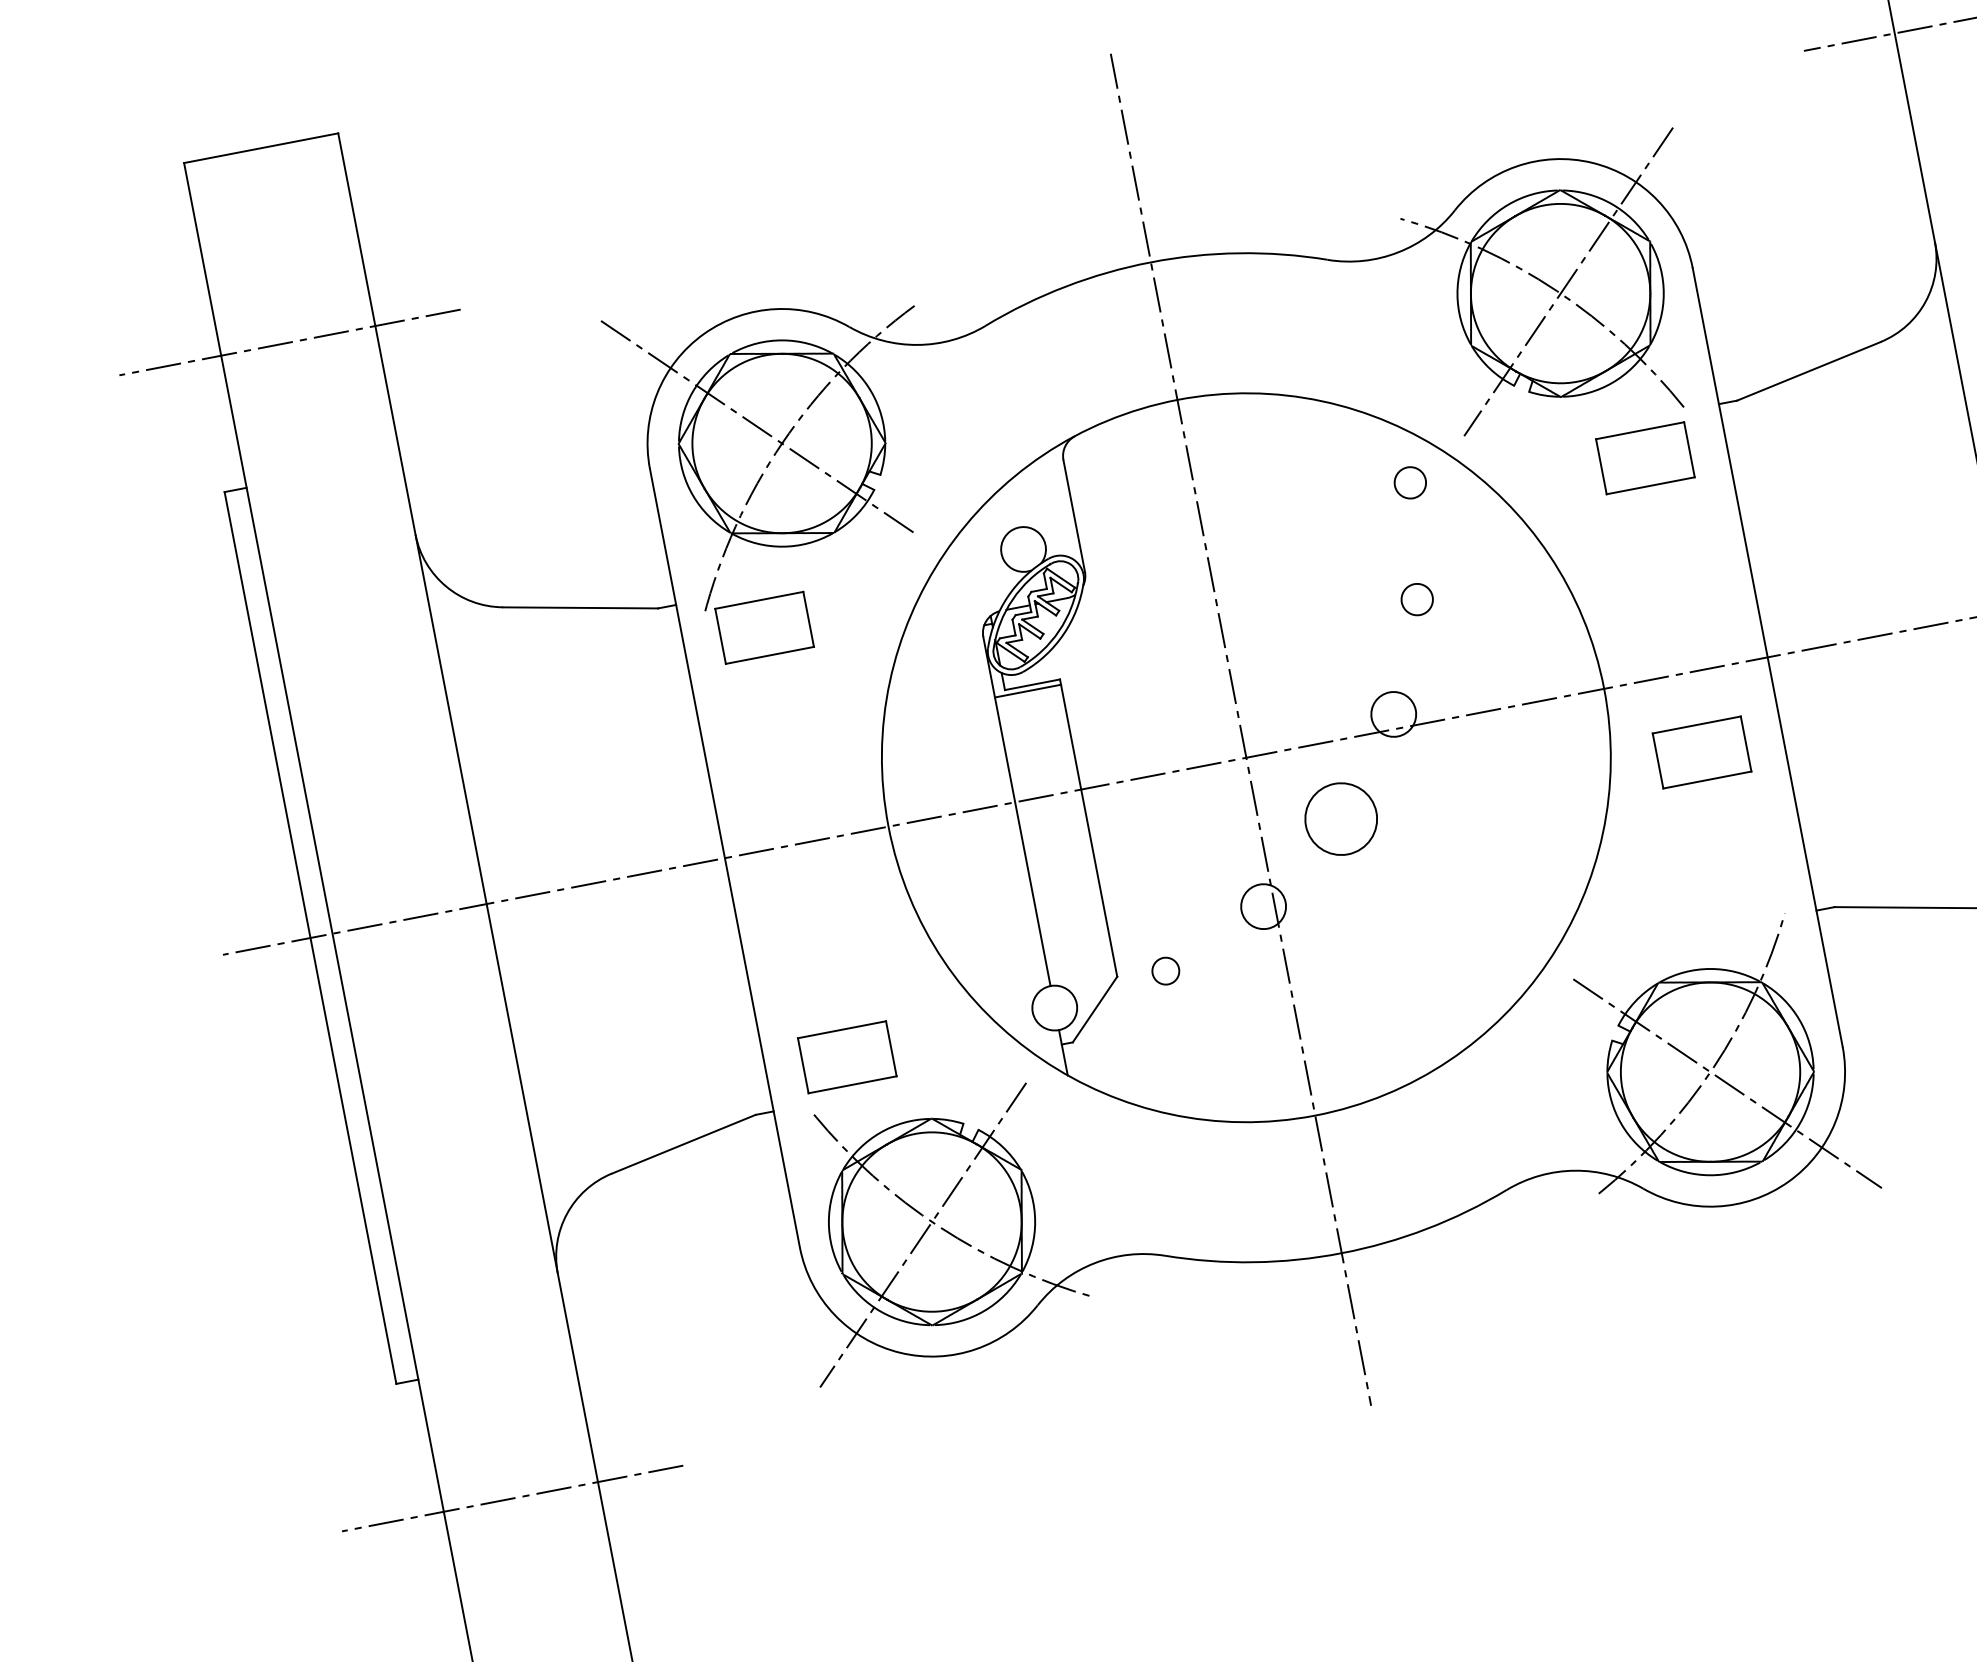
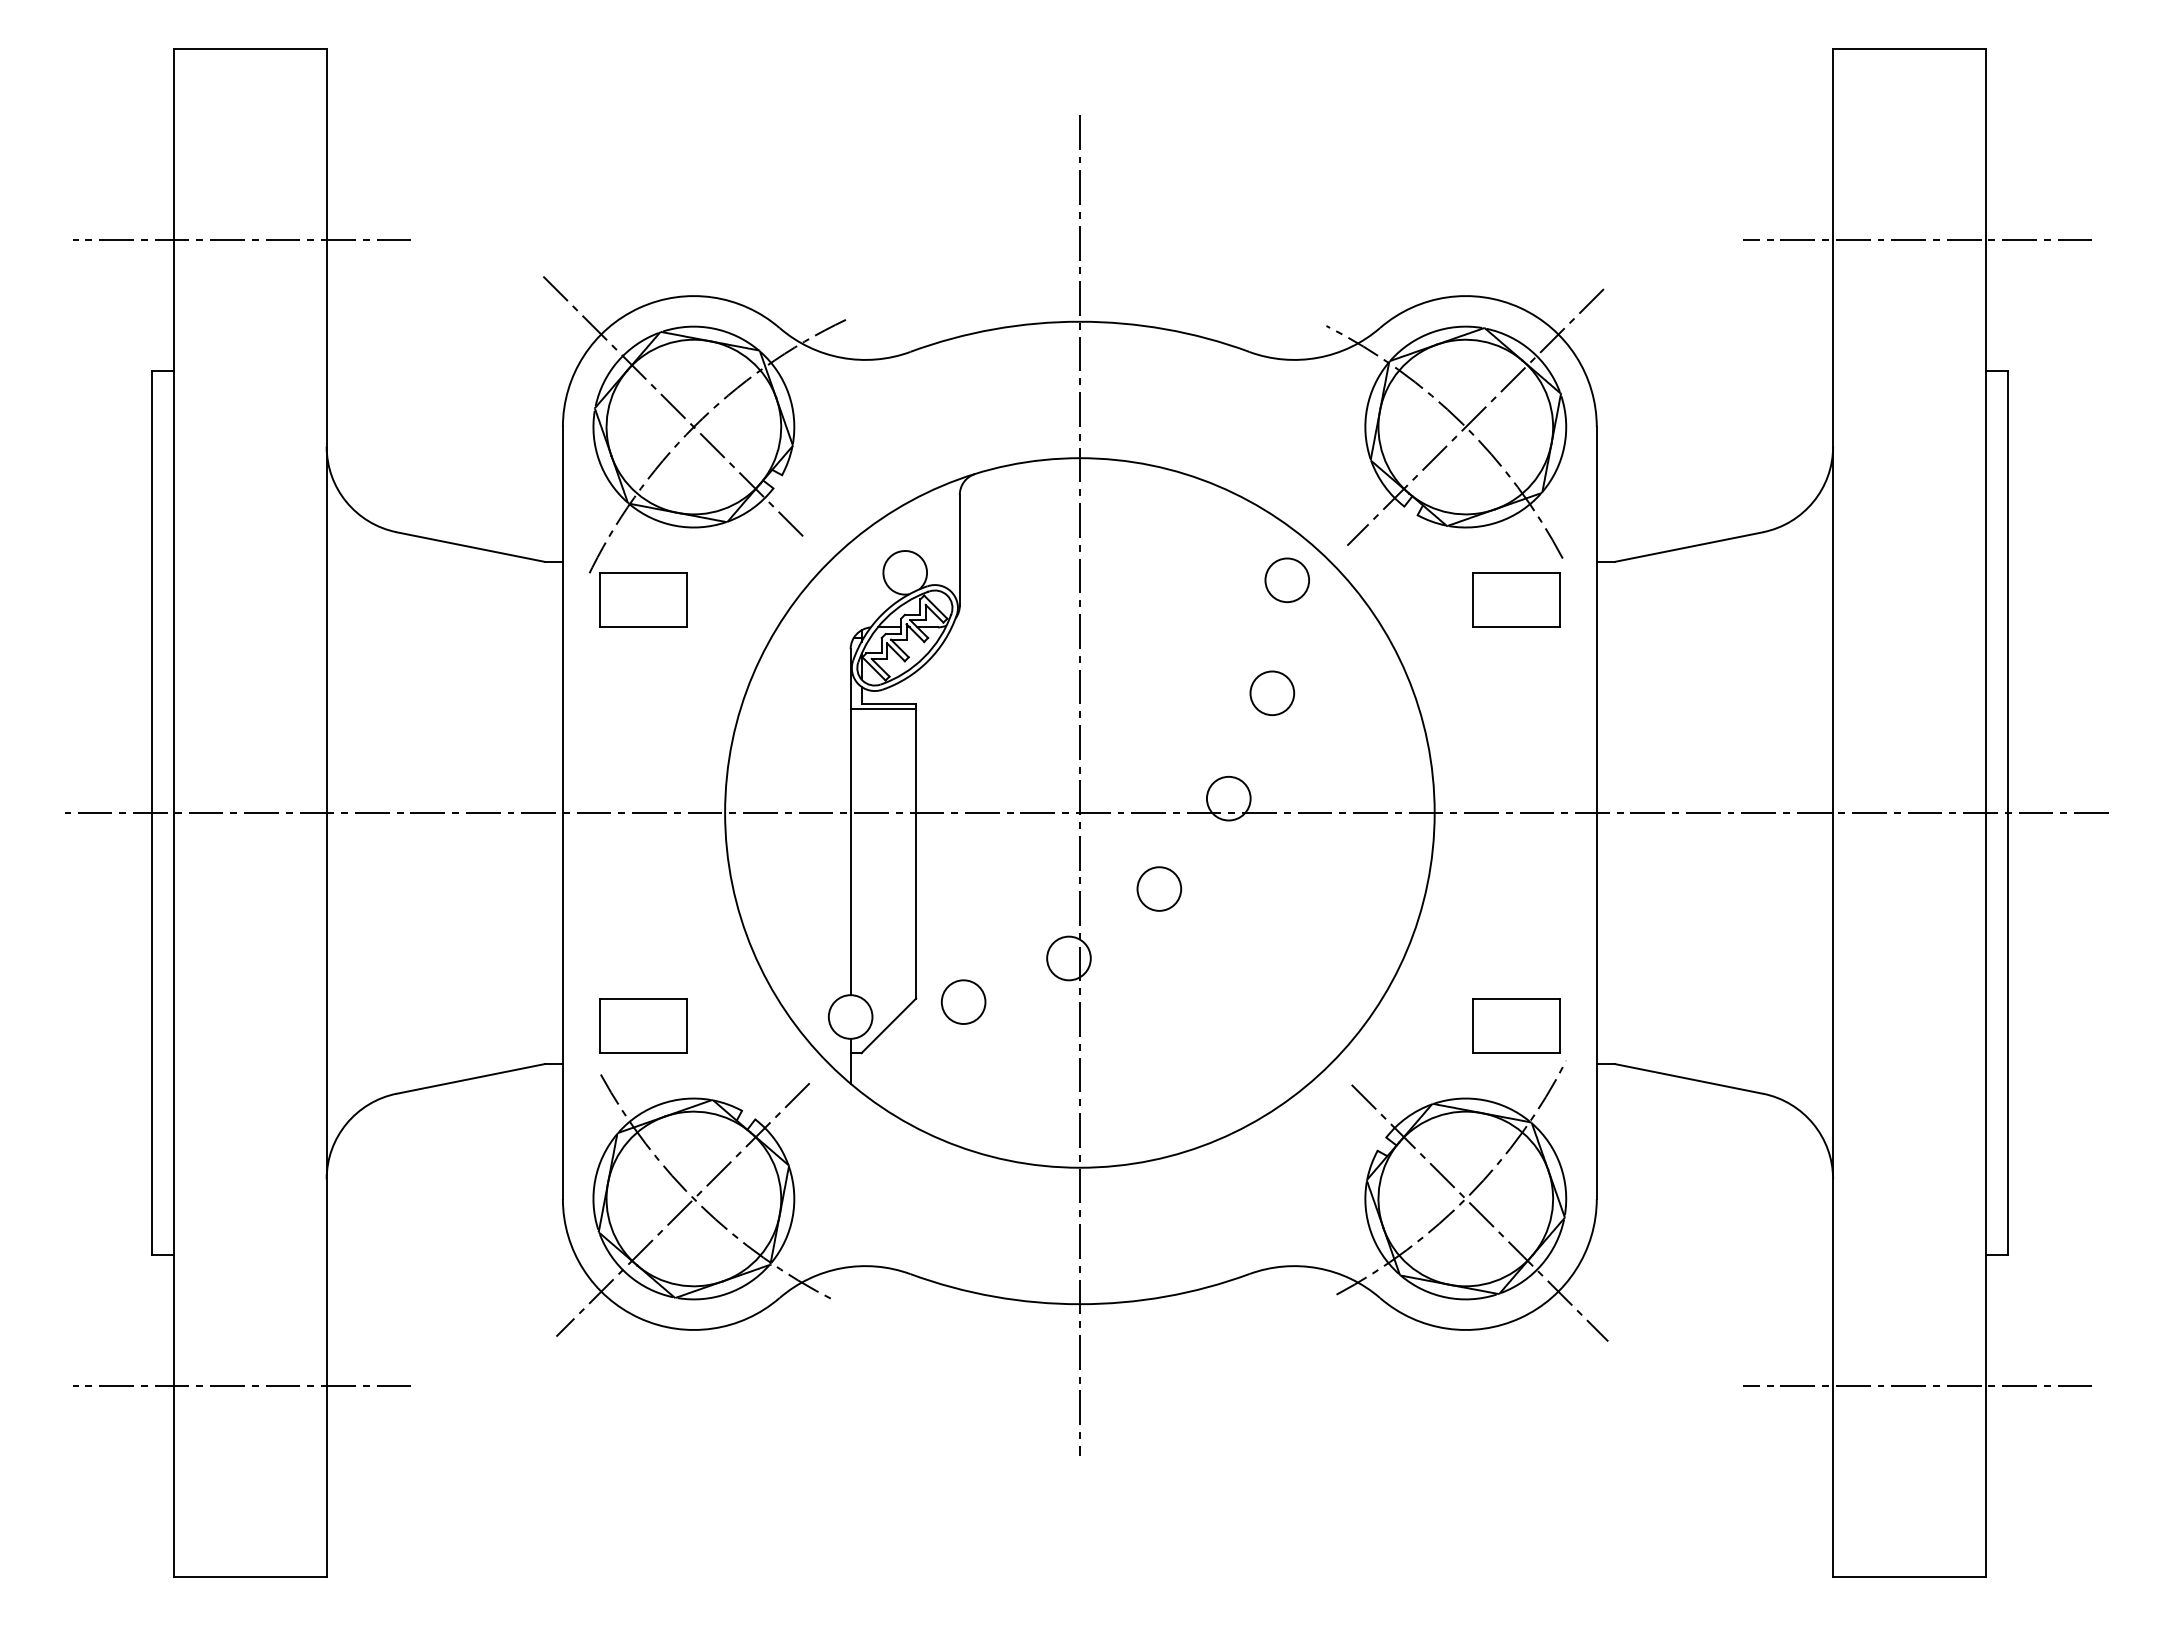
circle: (1410, 482) -> (1287, 580), size x1.43
circle: (1417, 598) -> (1272, 692), size x1.43
part: (1701, 752) -> (1516, 1025), moved
circle: (1341, 818) -> (1159, 888), size x0.62
circle: (1165, 970) -> (963, 1001), size x1.67

